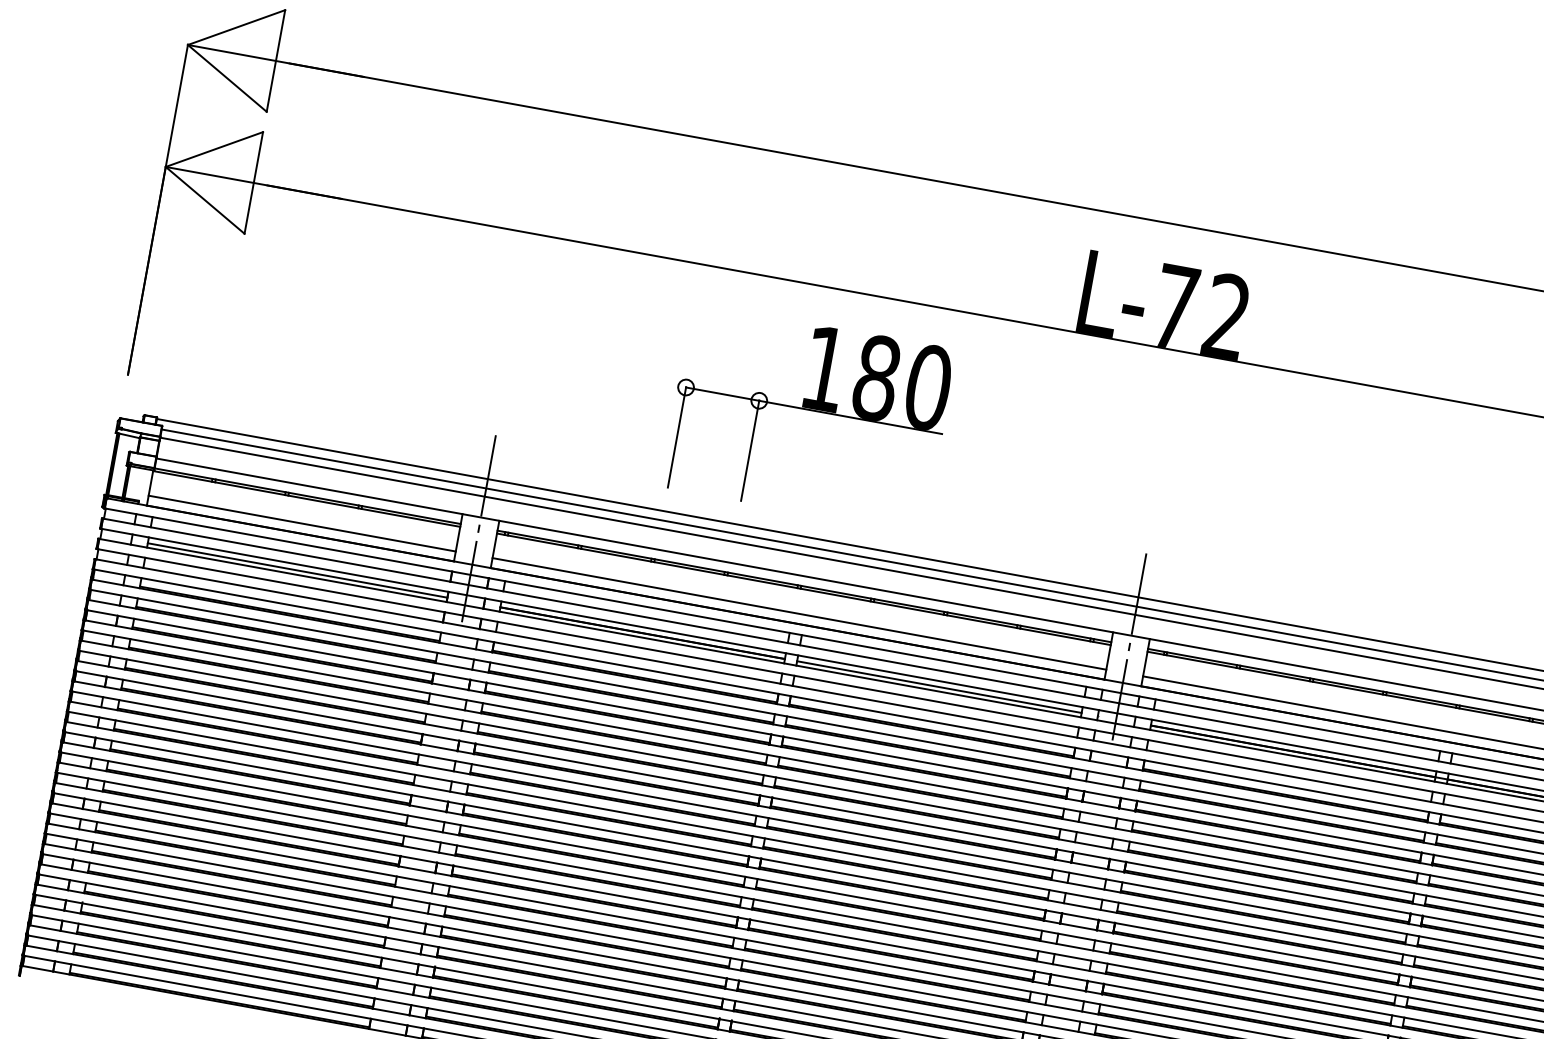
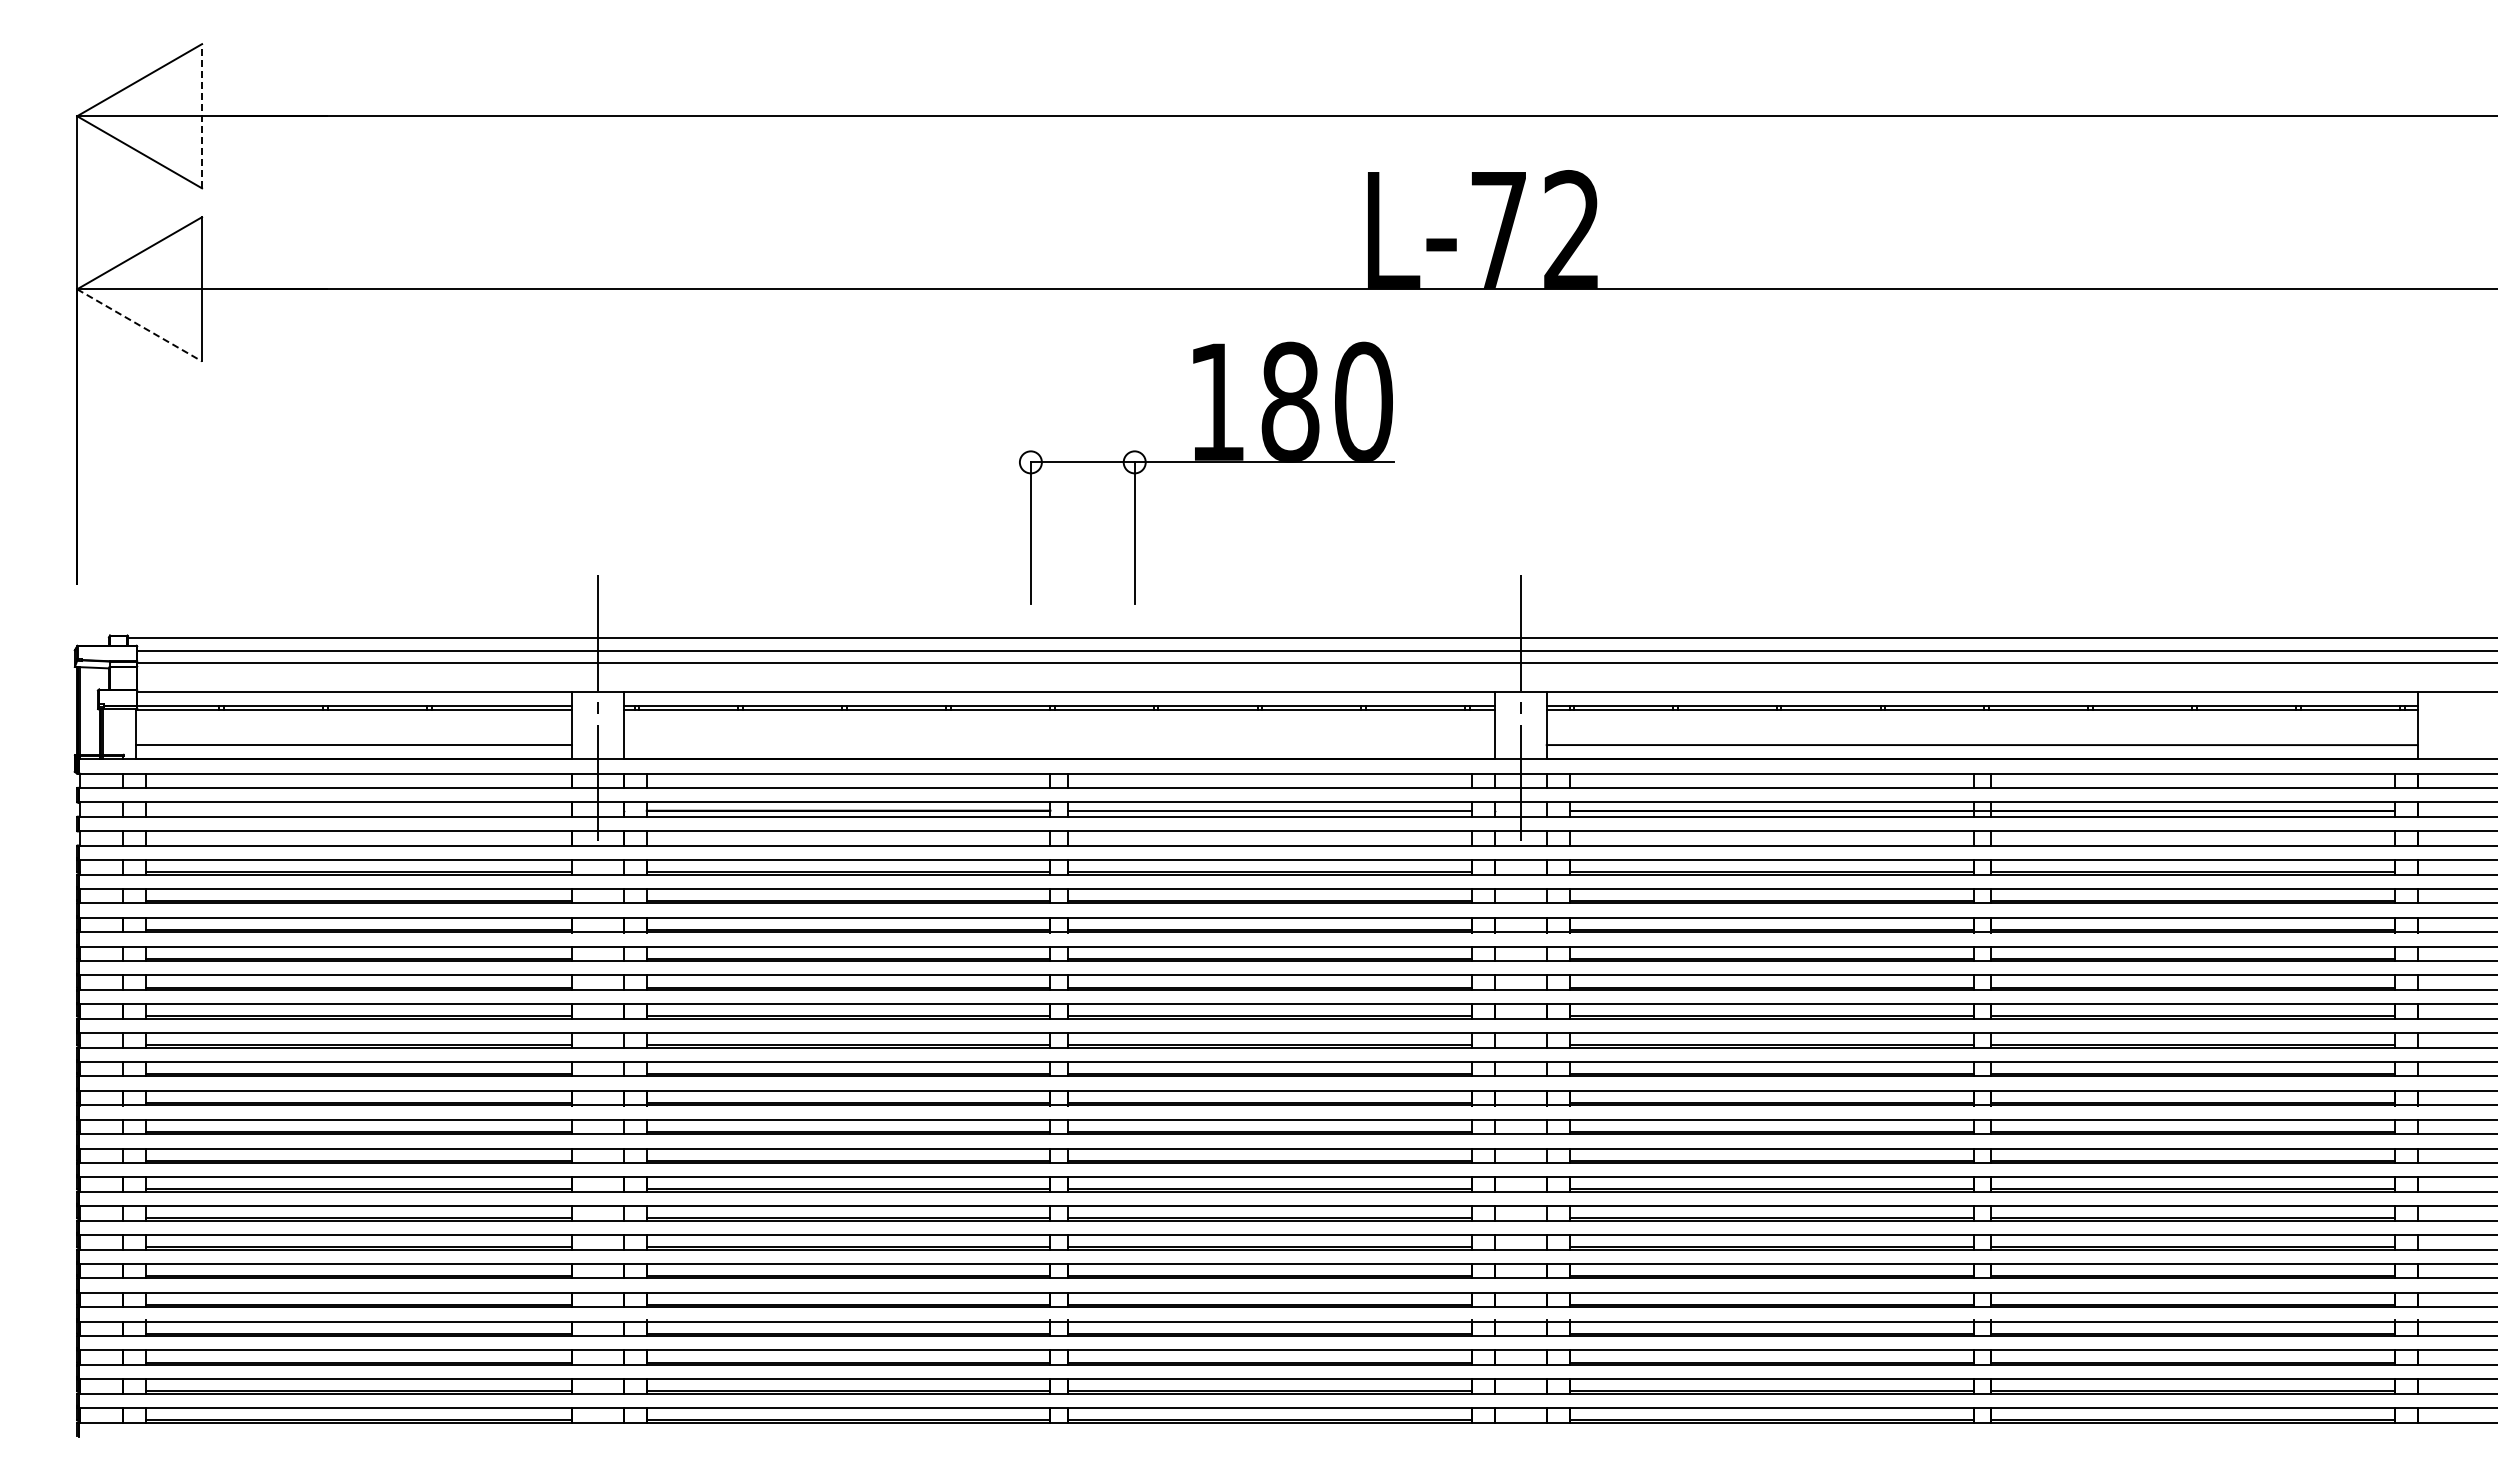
line: (276, 60) -> (202, 115), solid -> dashed
line: (205, 200) -> (140, 325), solid -> dashed
part: (809, 410) -> (1206, 462), moved
line: (297, 570) -> (358, 810), removed
line: (798, 614) -> (1058, 745), removed

